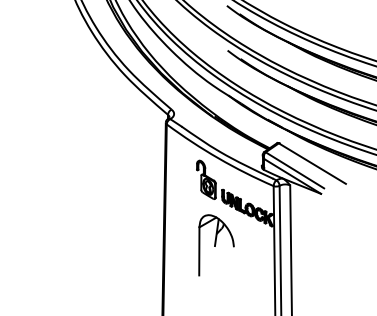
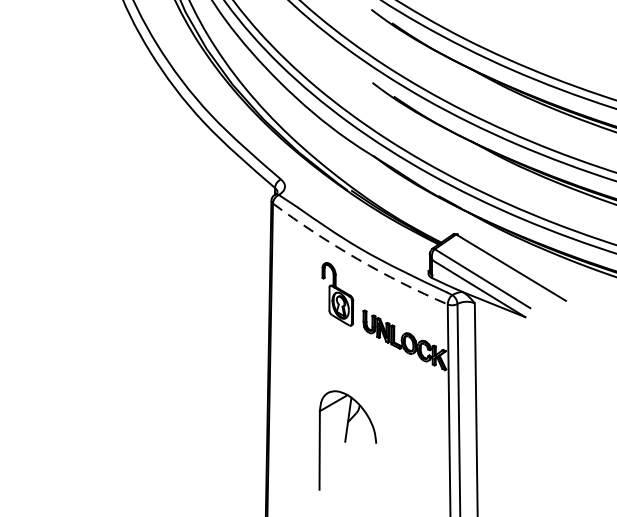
arc: (218, 158) -> (357, 259), solid -> dashed
part: (216, 245) -> (347, 440), moved

